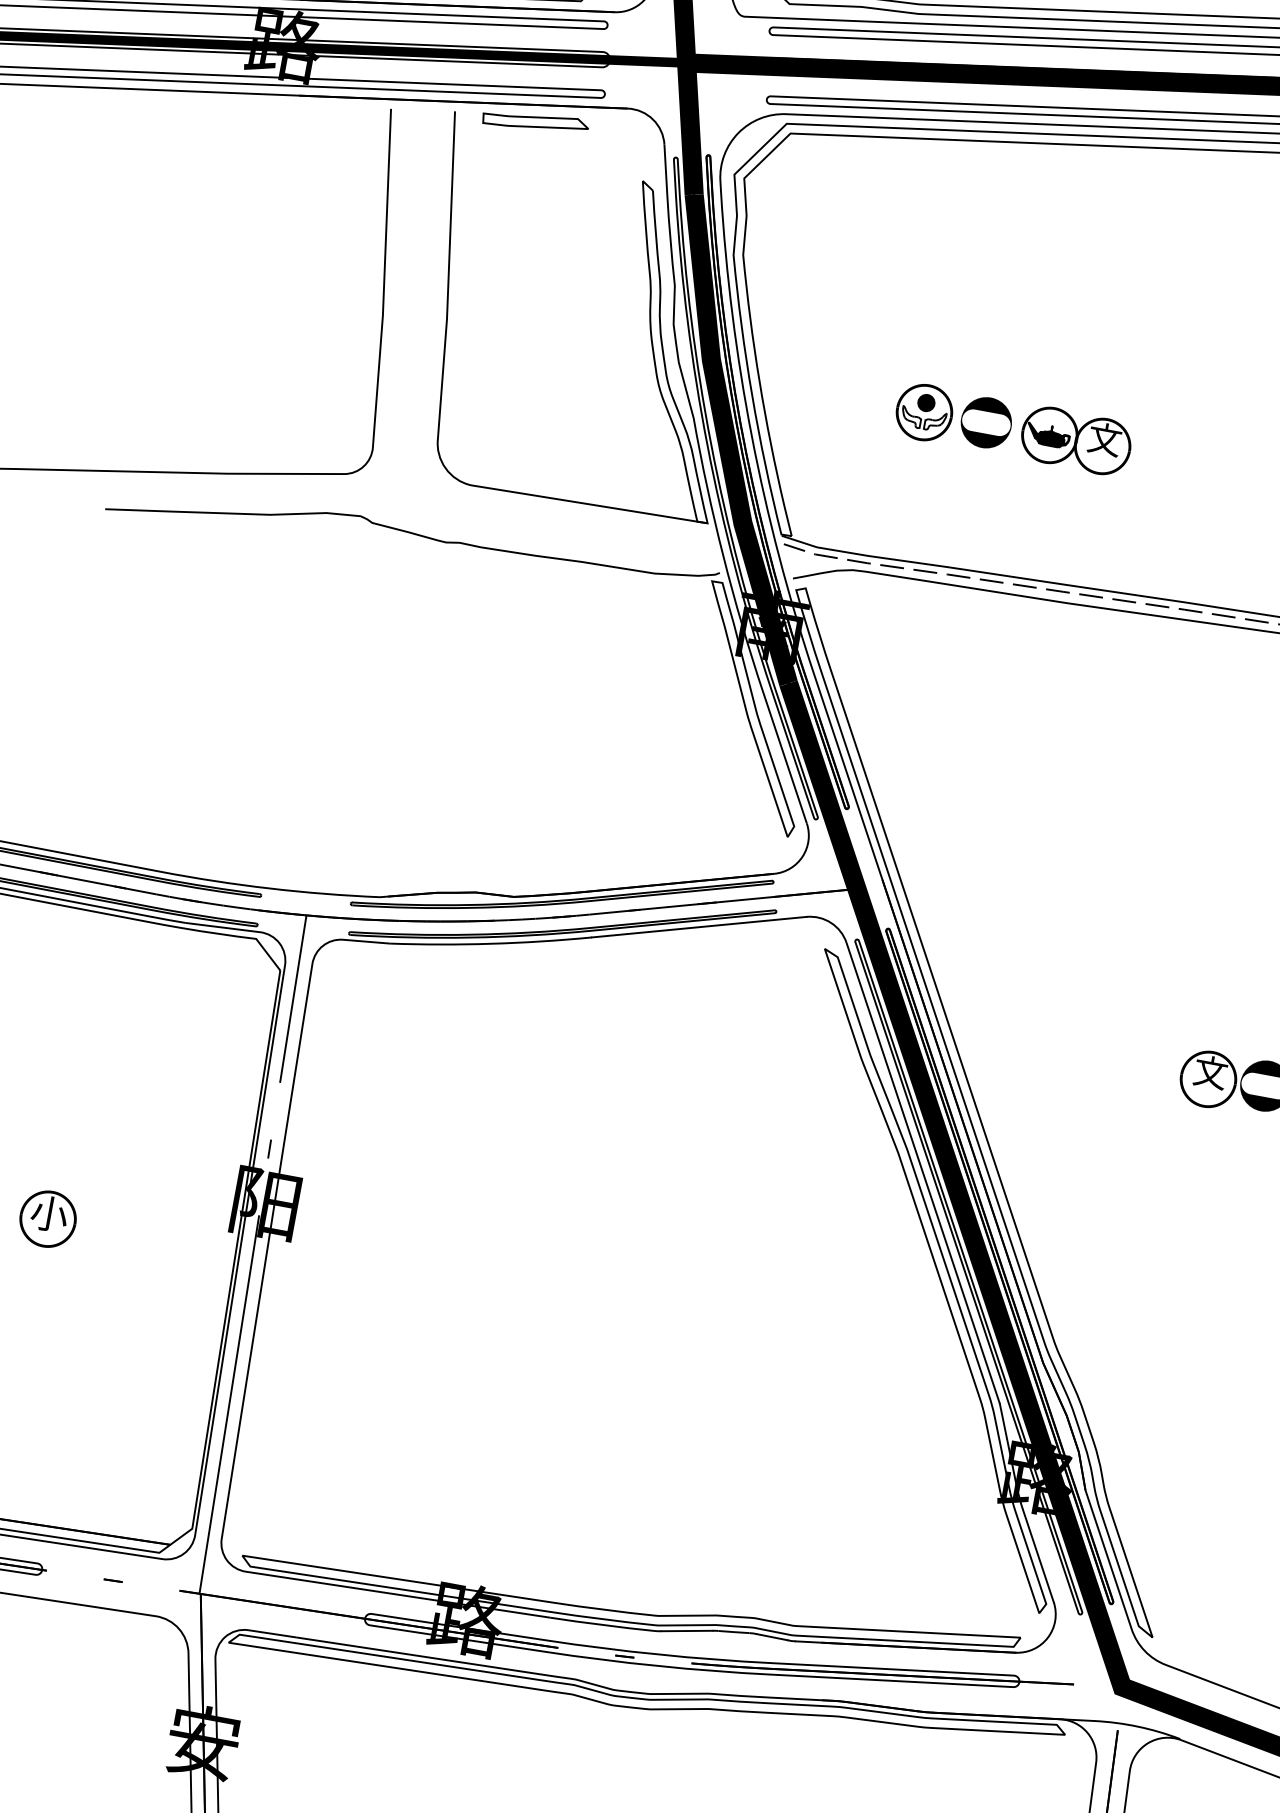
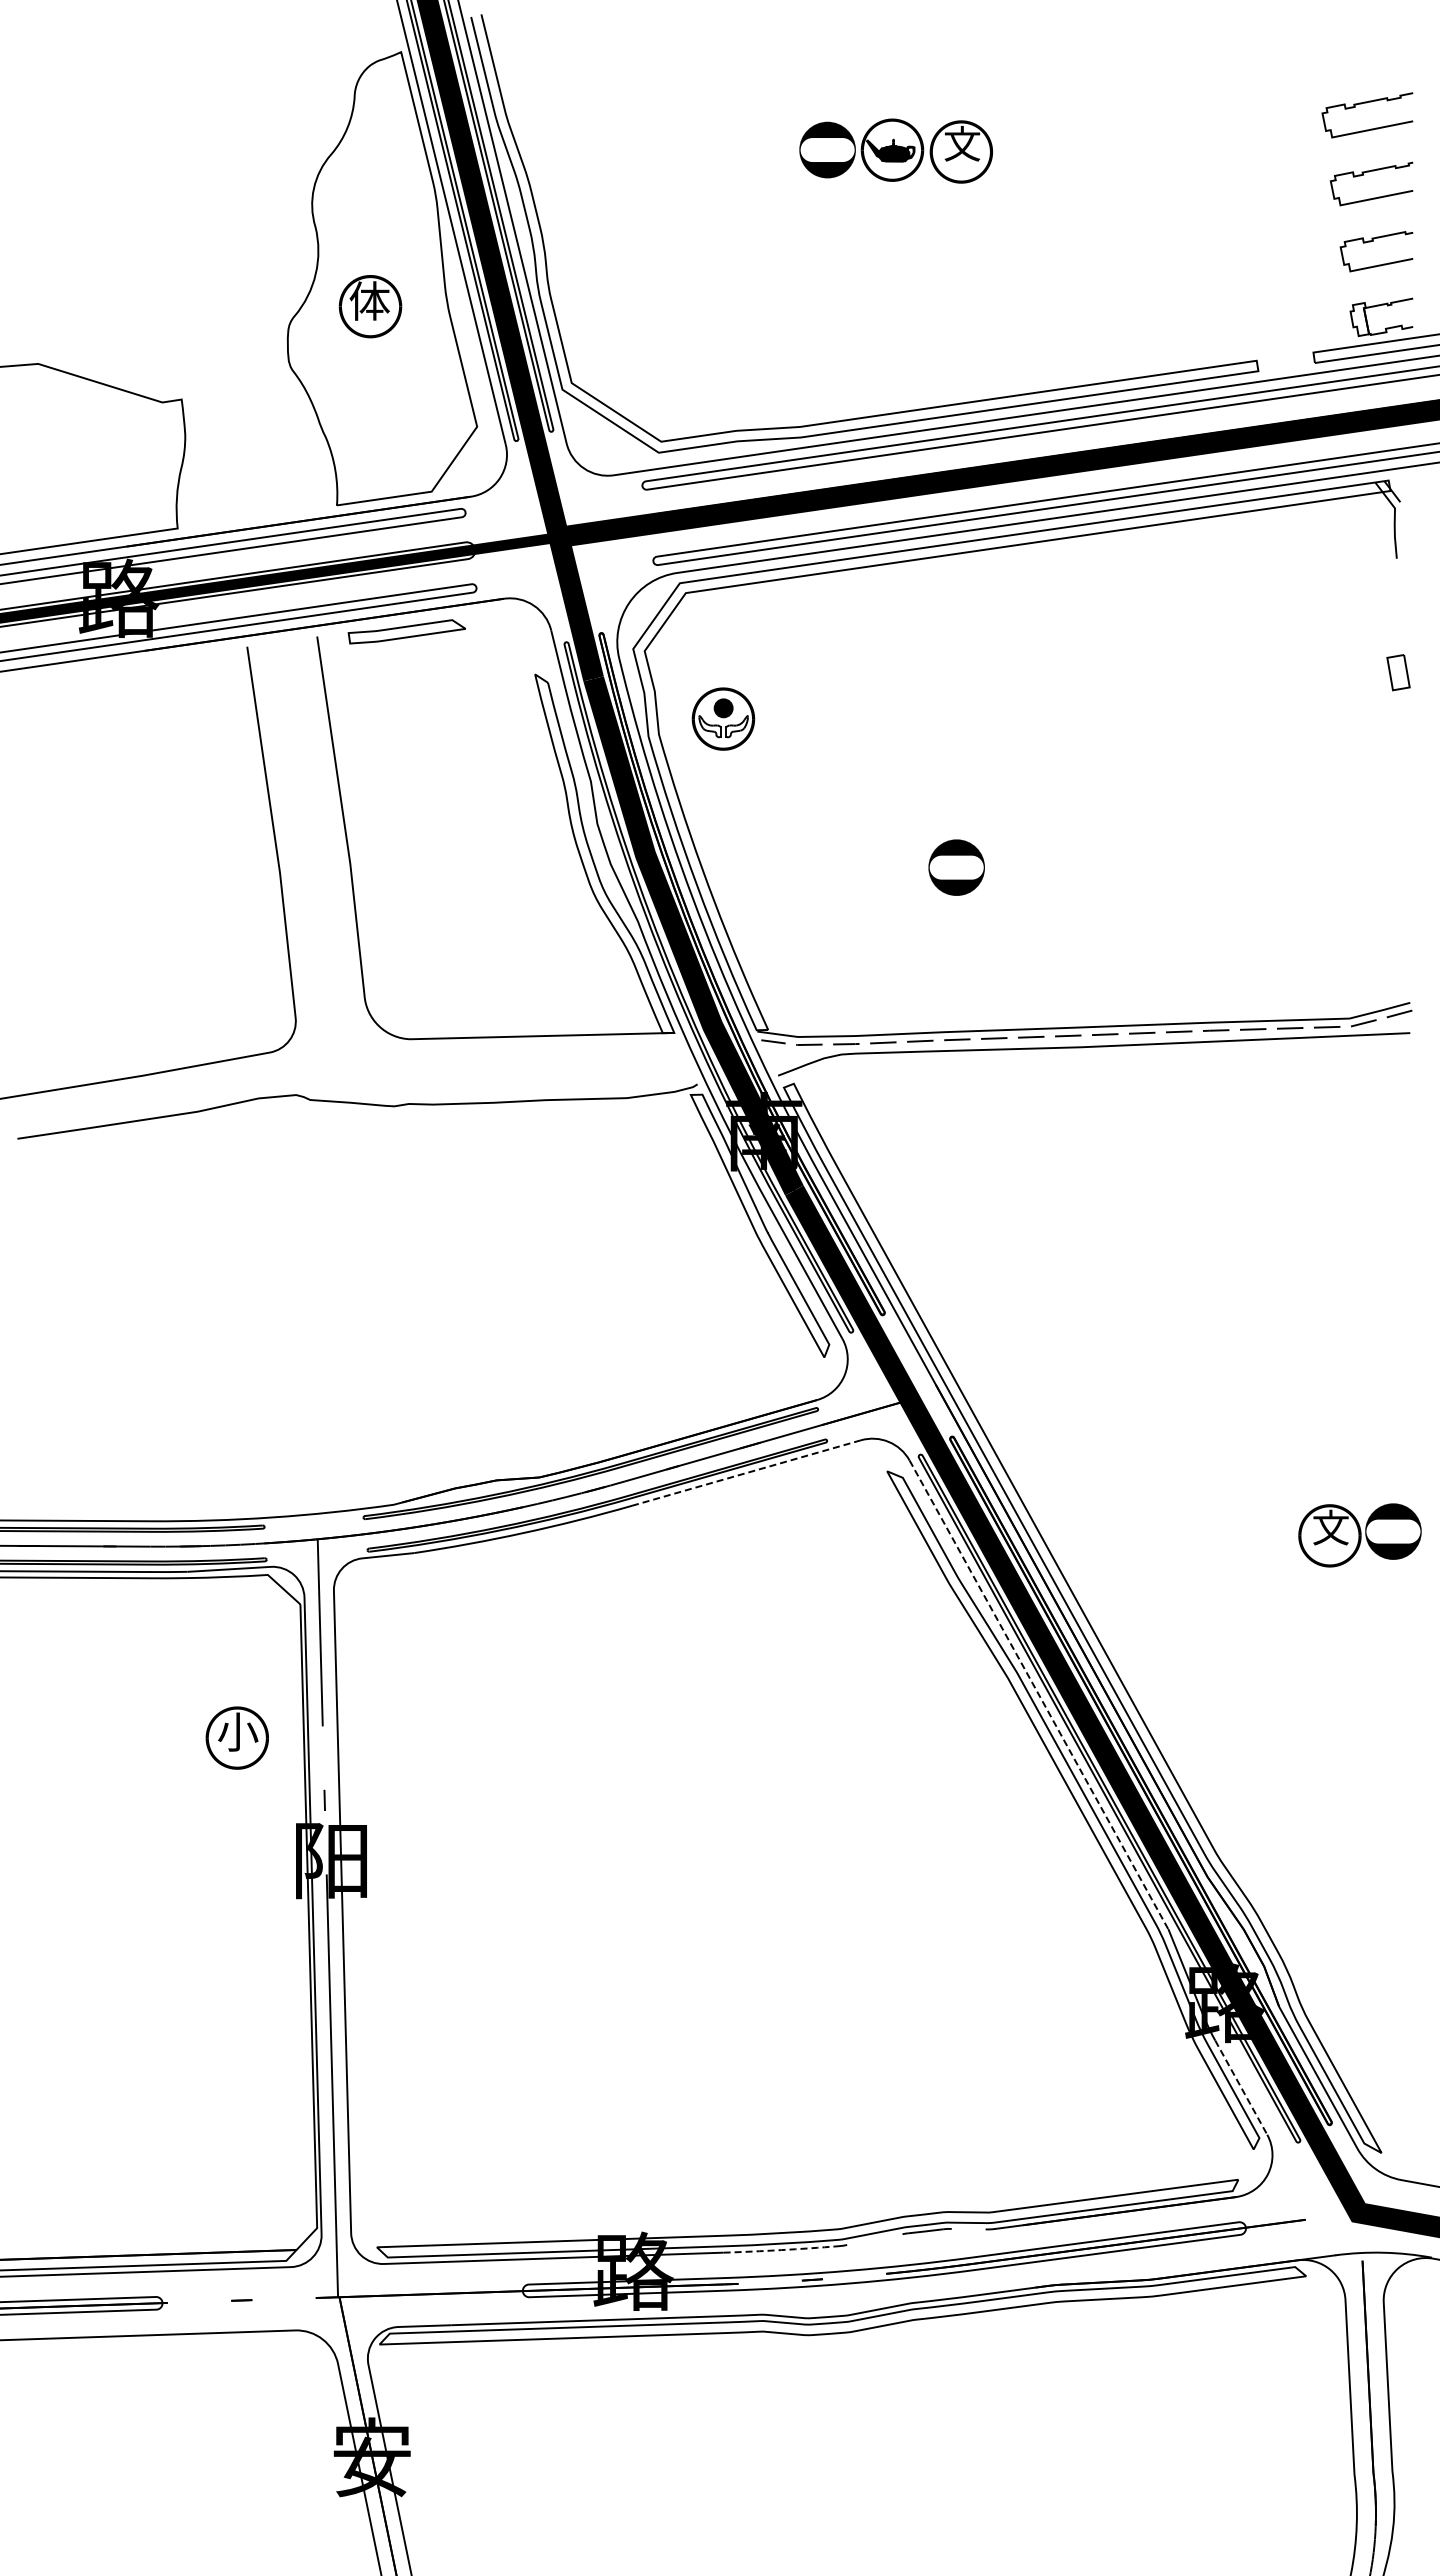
part: (924, 412) -> (723, 718), moved
part: (1075, 441) -> (1057, 869), removed
line: (699, 926) -> (746, 1472), solid -> dashed
line: (923, 1173) -> (1039, 1695), solid -> dashed
text: (47, 1218) -> (236, 1737), moved
line: (1038, 1556) -> (1241, 2087), solid -> dashed
arc: (602, 1625) -> (781, 2250), solid -> dashed
line: (686, 1630) -> (874, 2239), removed
line: (772, 1636) -> (968, 2228), removed

